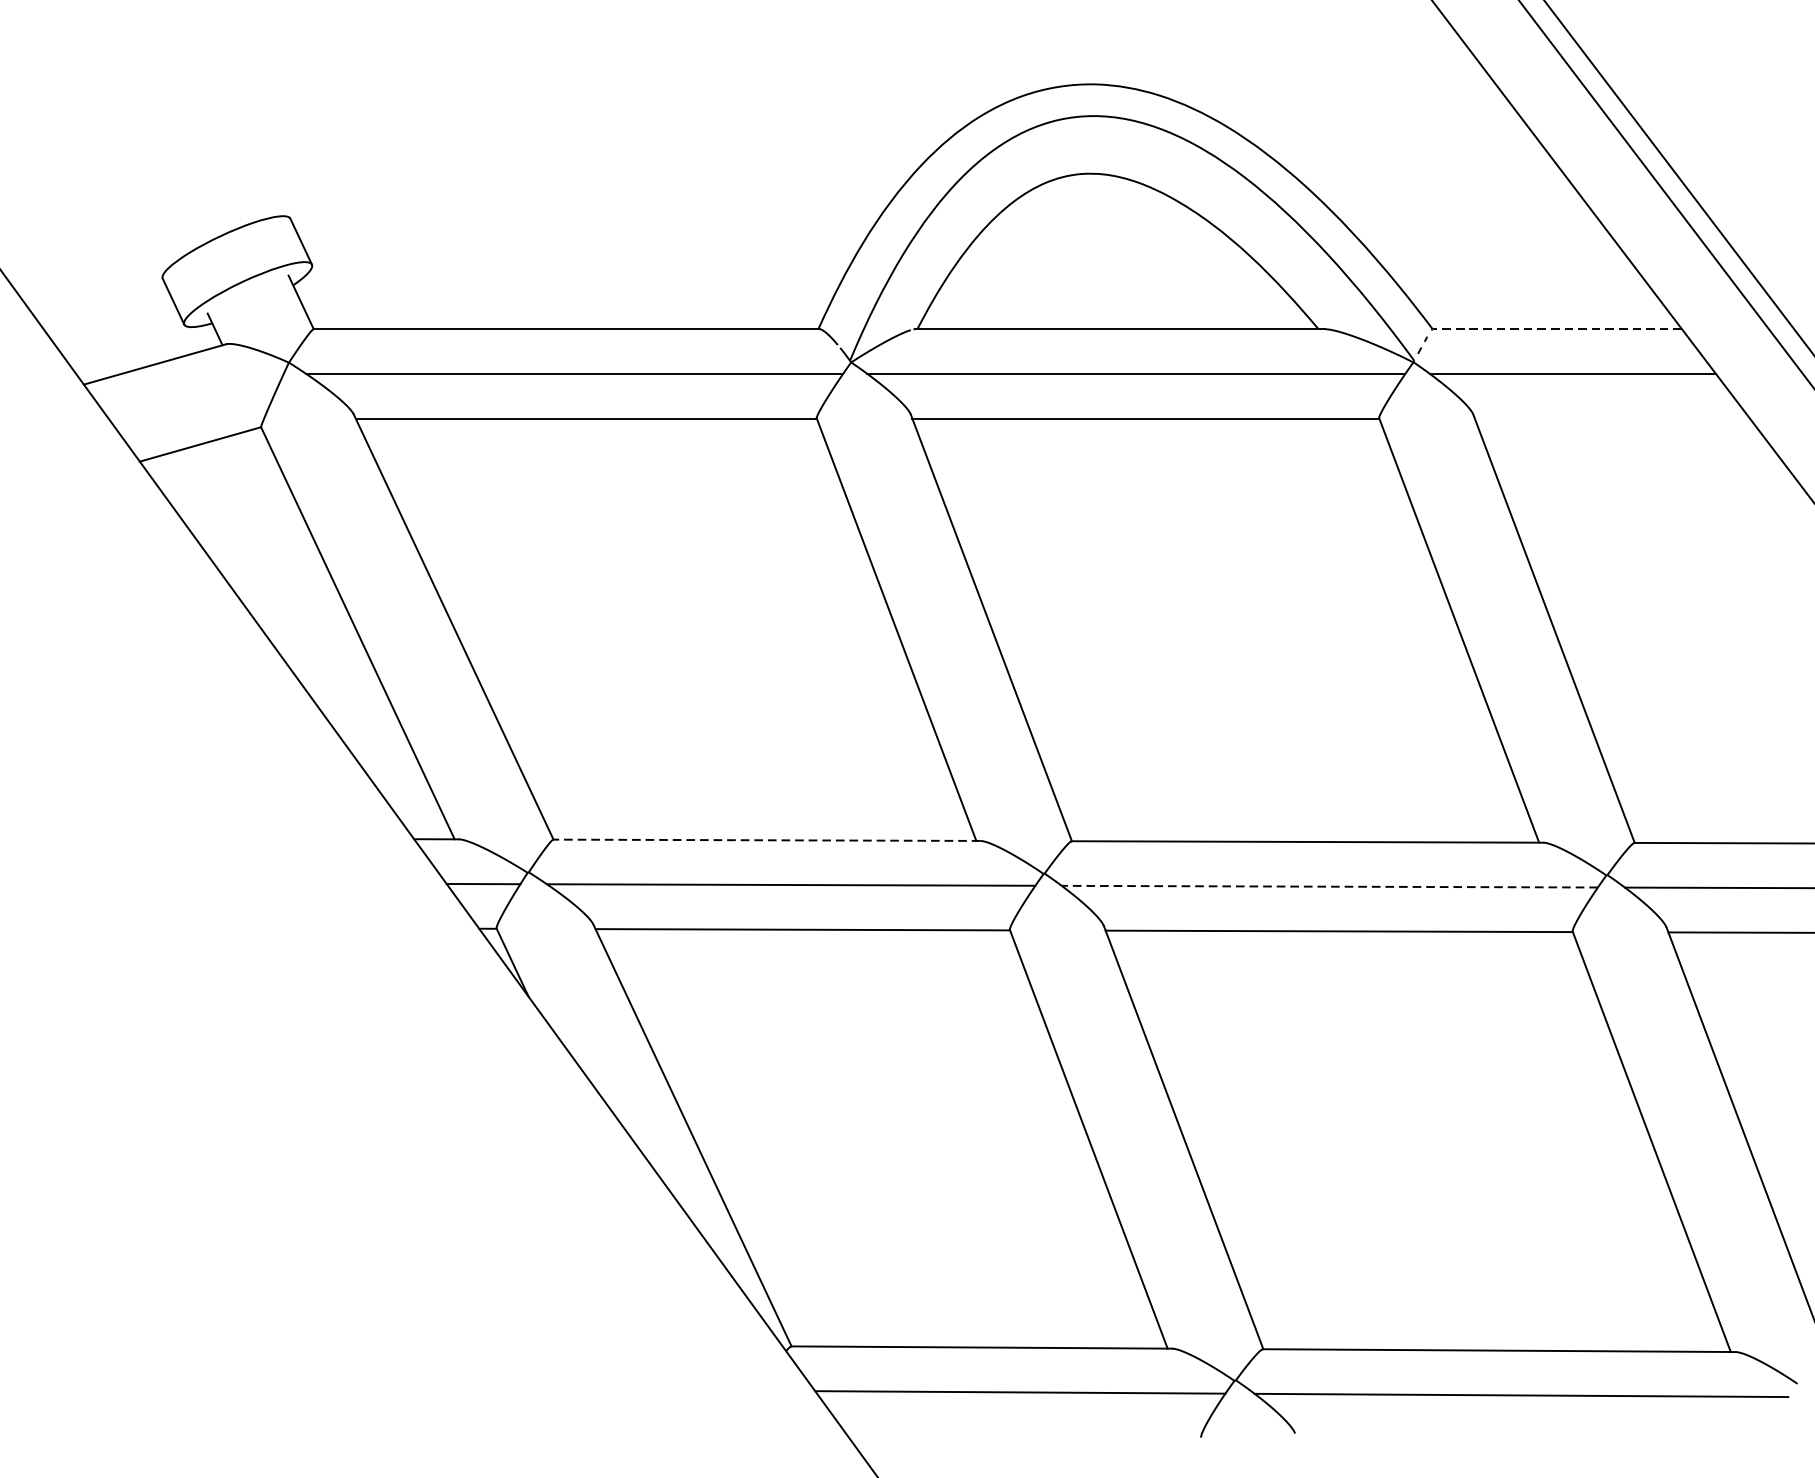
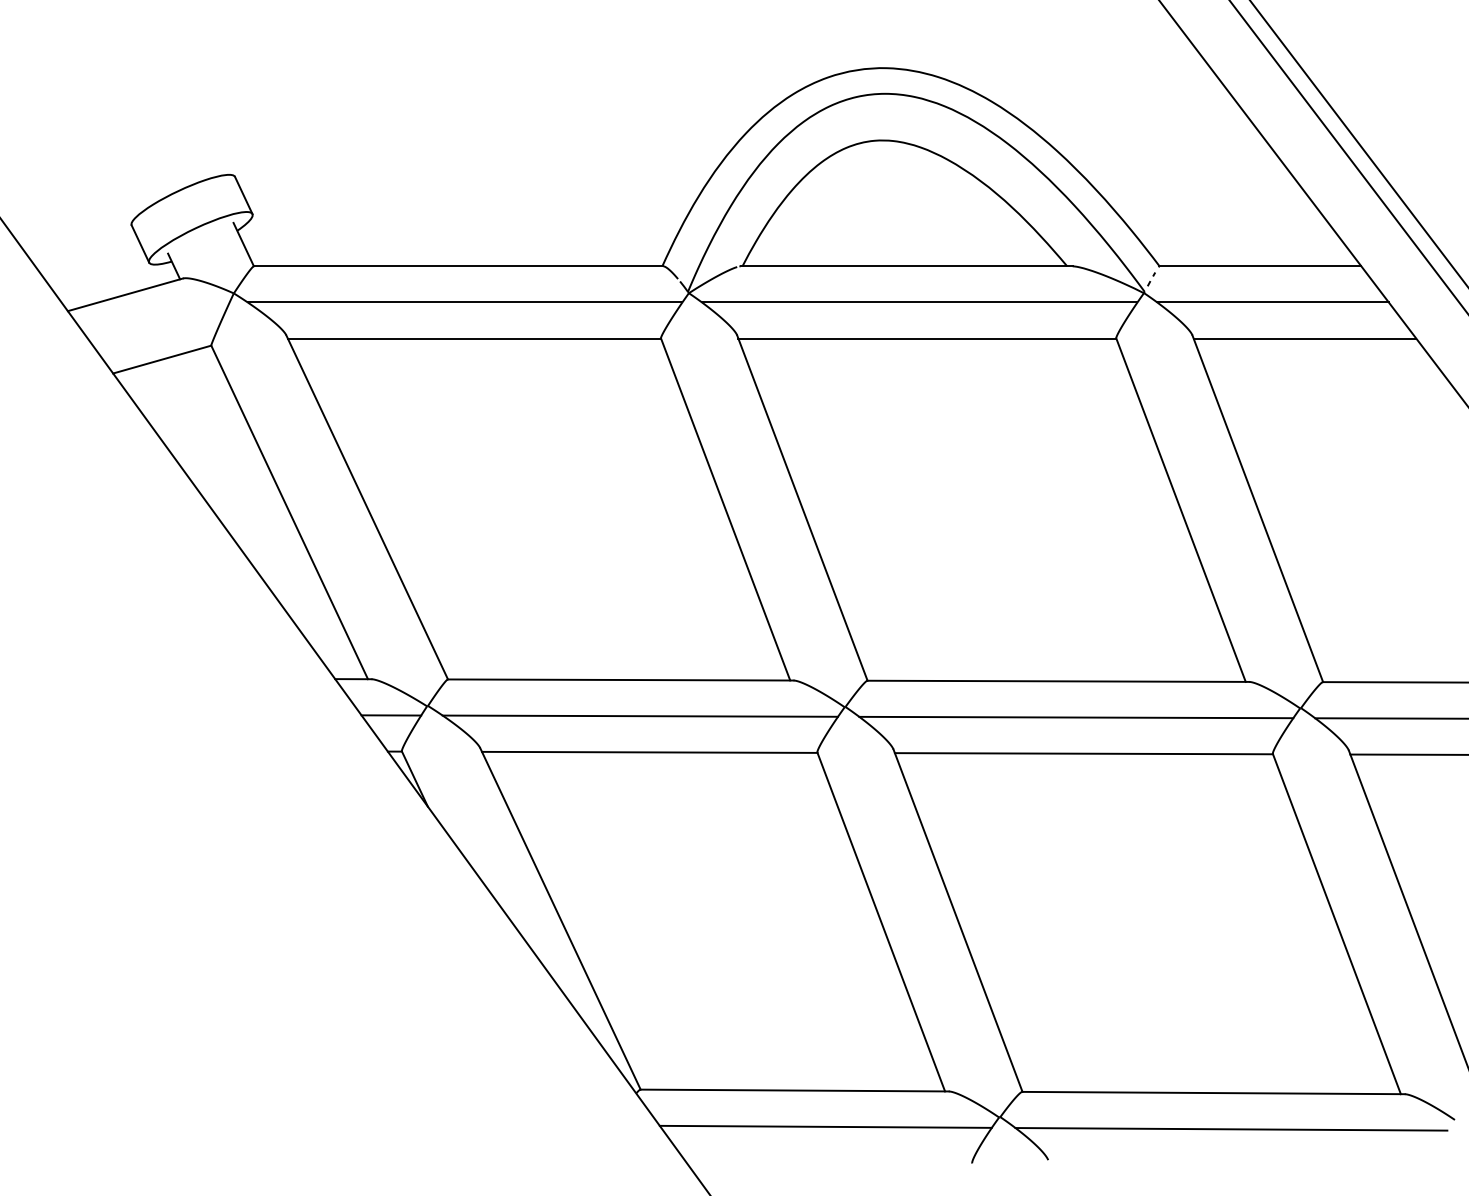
line: (1557, 329) -> (1260, 266), dashed -> solid
line: (1611, 418) -> (1304, 338), added
line: (766, 839) -> (620, 679), dashed -> solid
line: (1330, 886) -> (1076, 717), dashed -> solid

